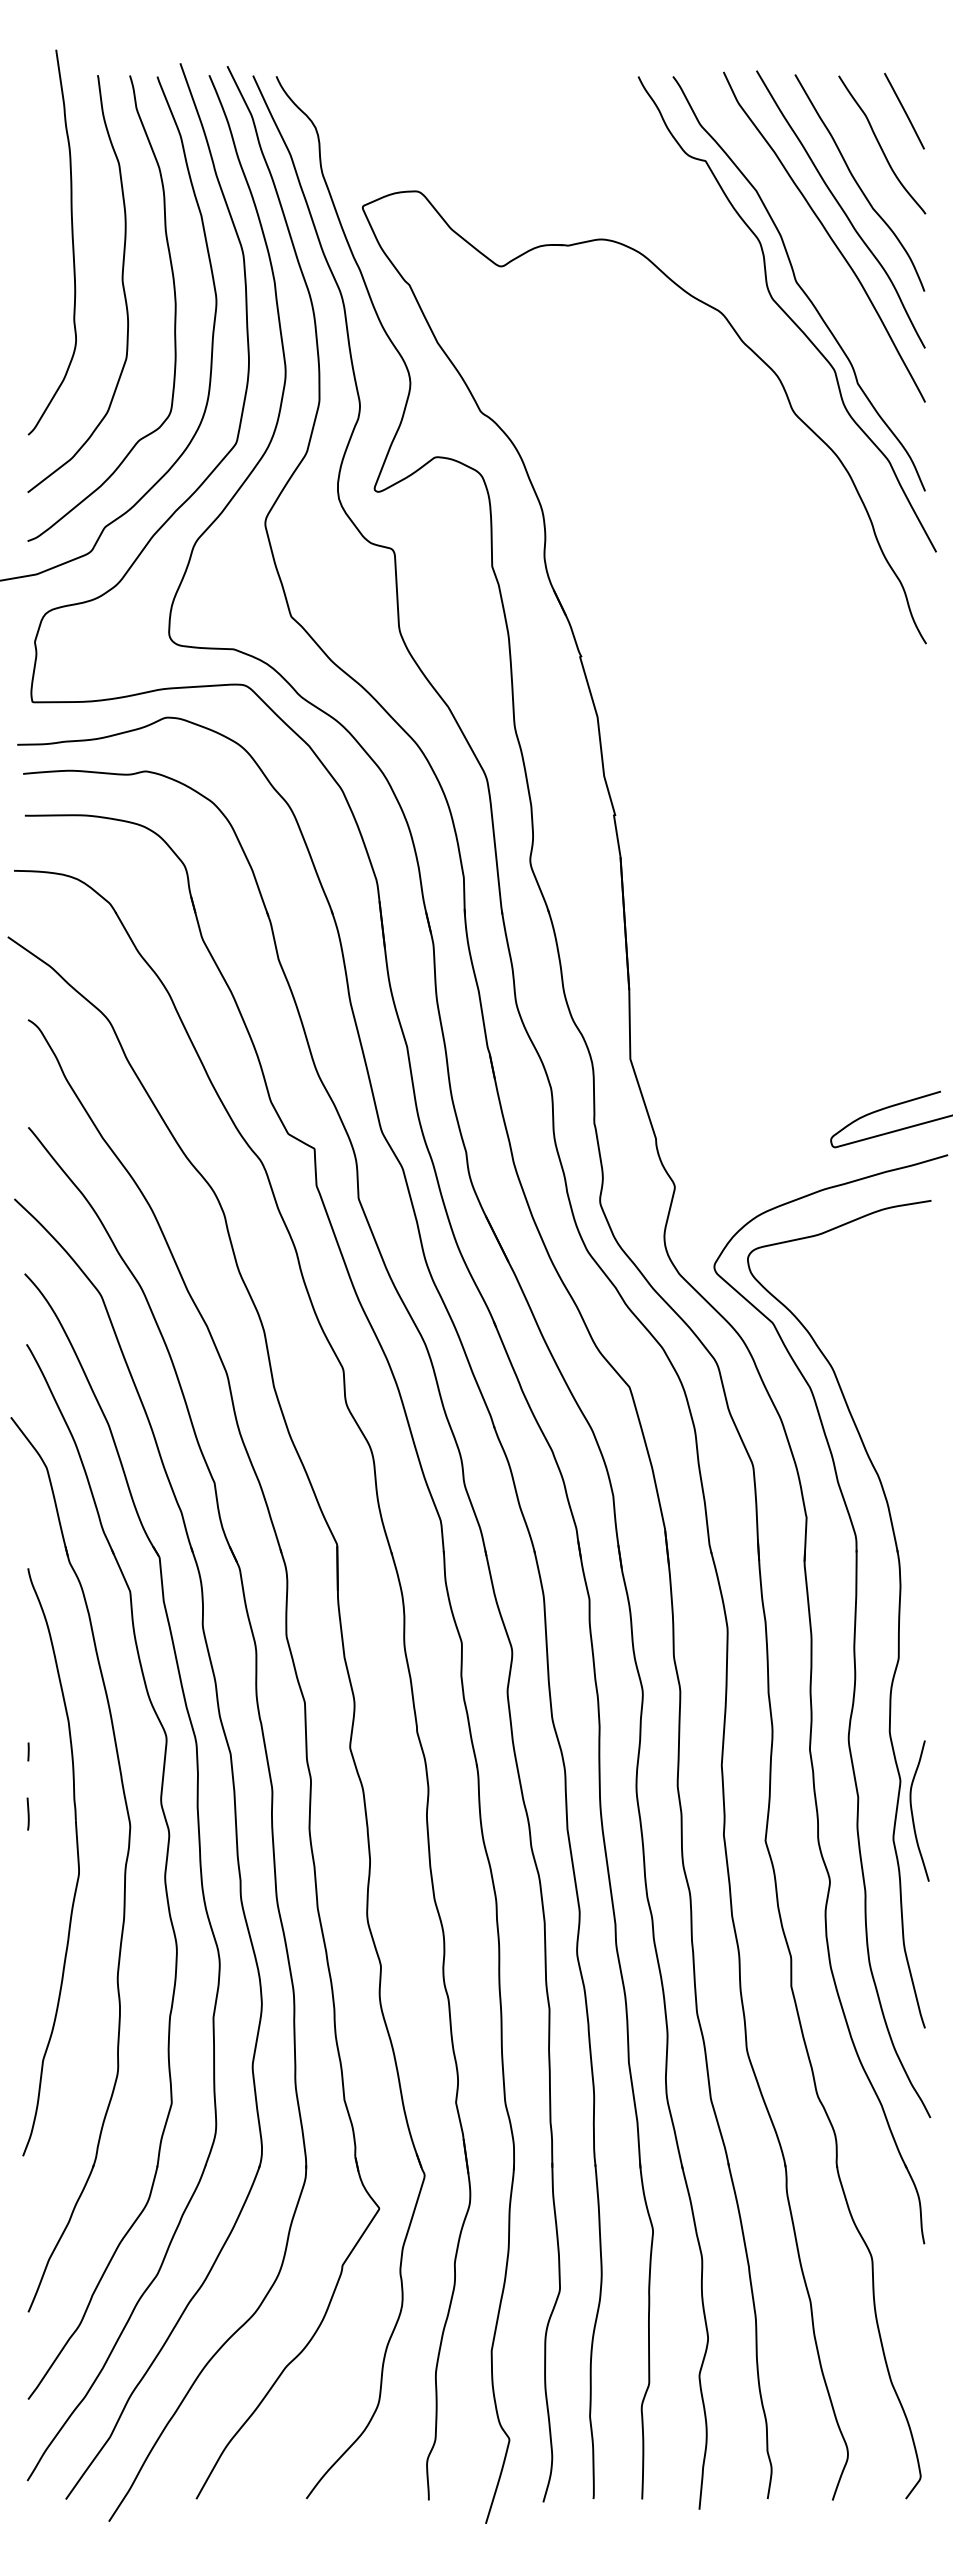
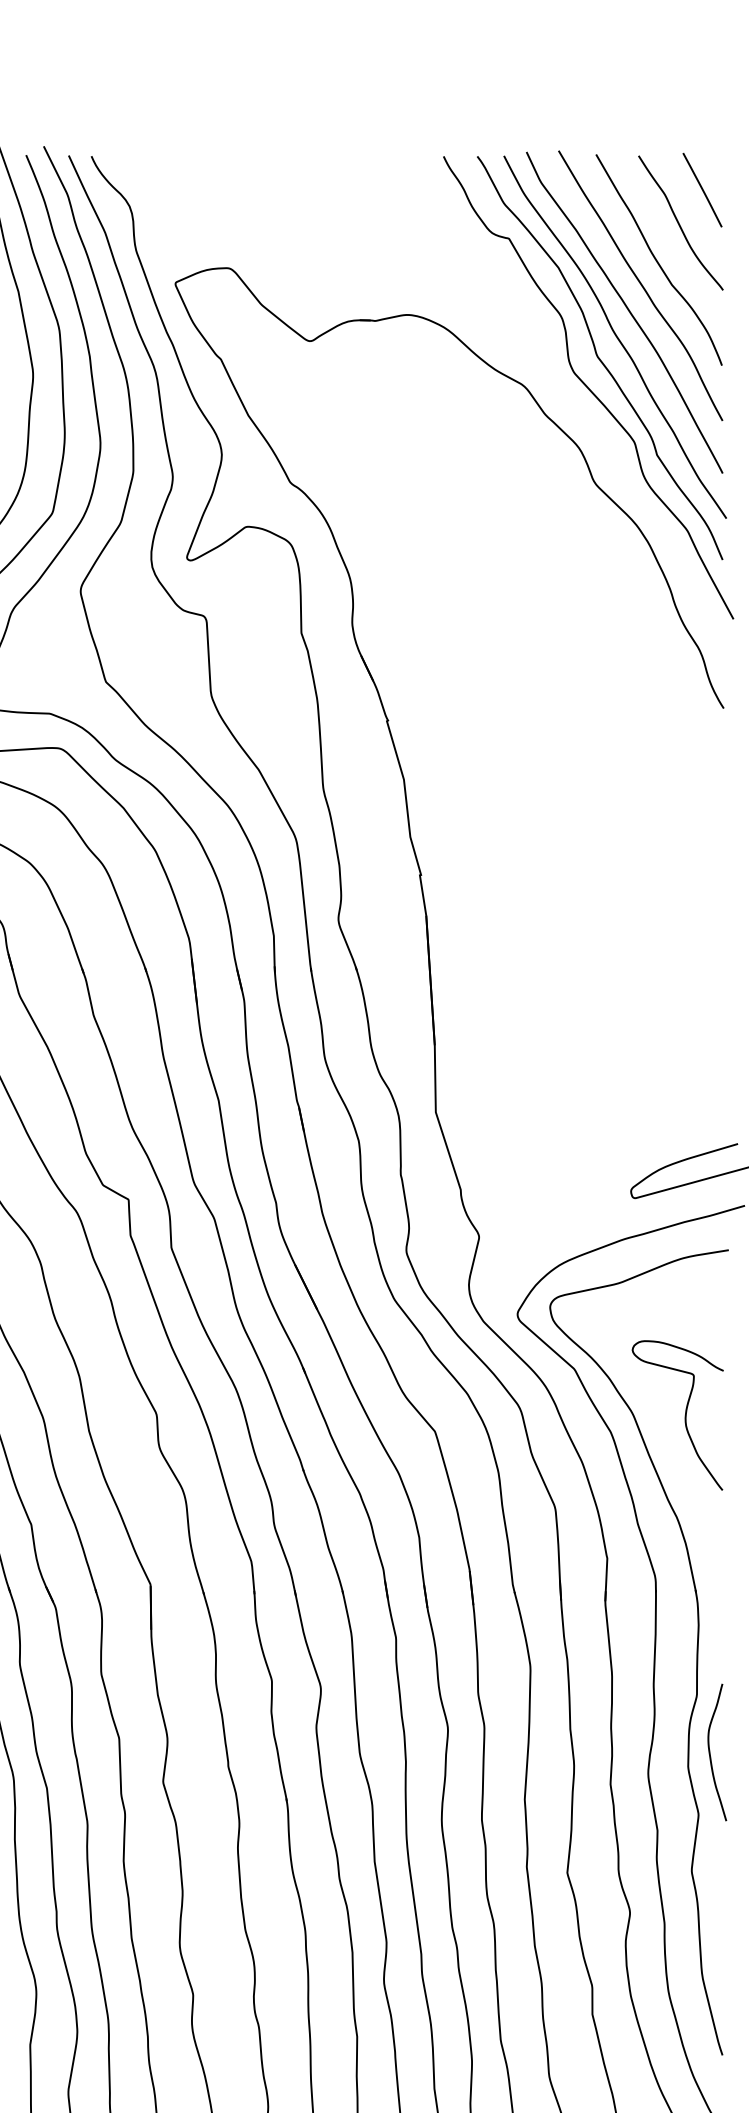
curve: (815, 262) -> (615, 337), added
curve: (886, 1370) -> (685, 1415), added
curve: (912, 1810) -> (710, 1751), moved

